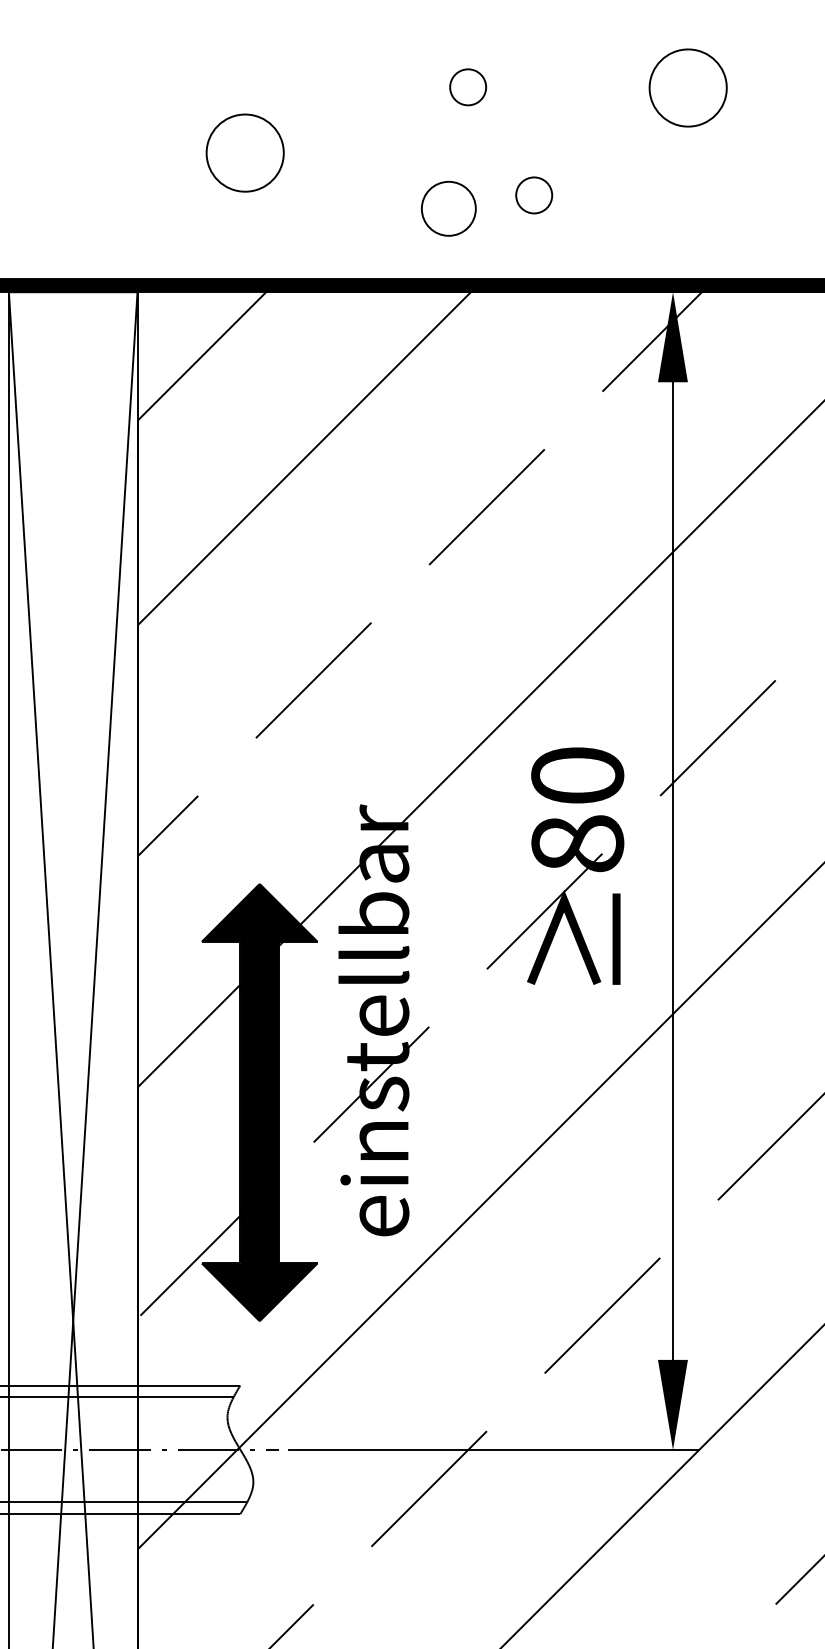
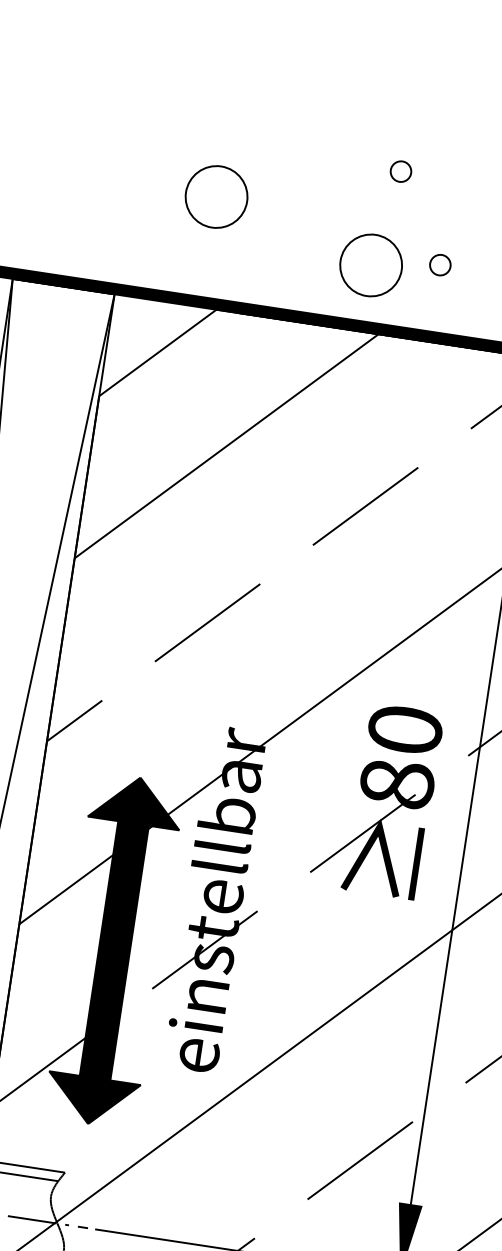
circle: (467, 87) -> (400, 171), size x0.71
circle: (533, 195) -> (439, 265), size x0.71
circle: (448, 208) -> (370, 265), size x1.43

